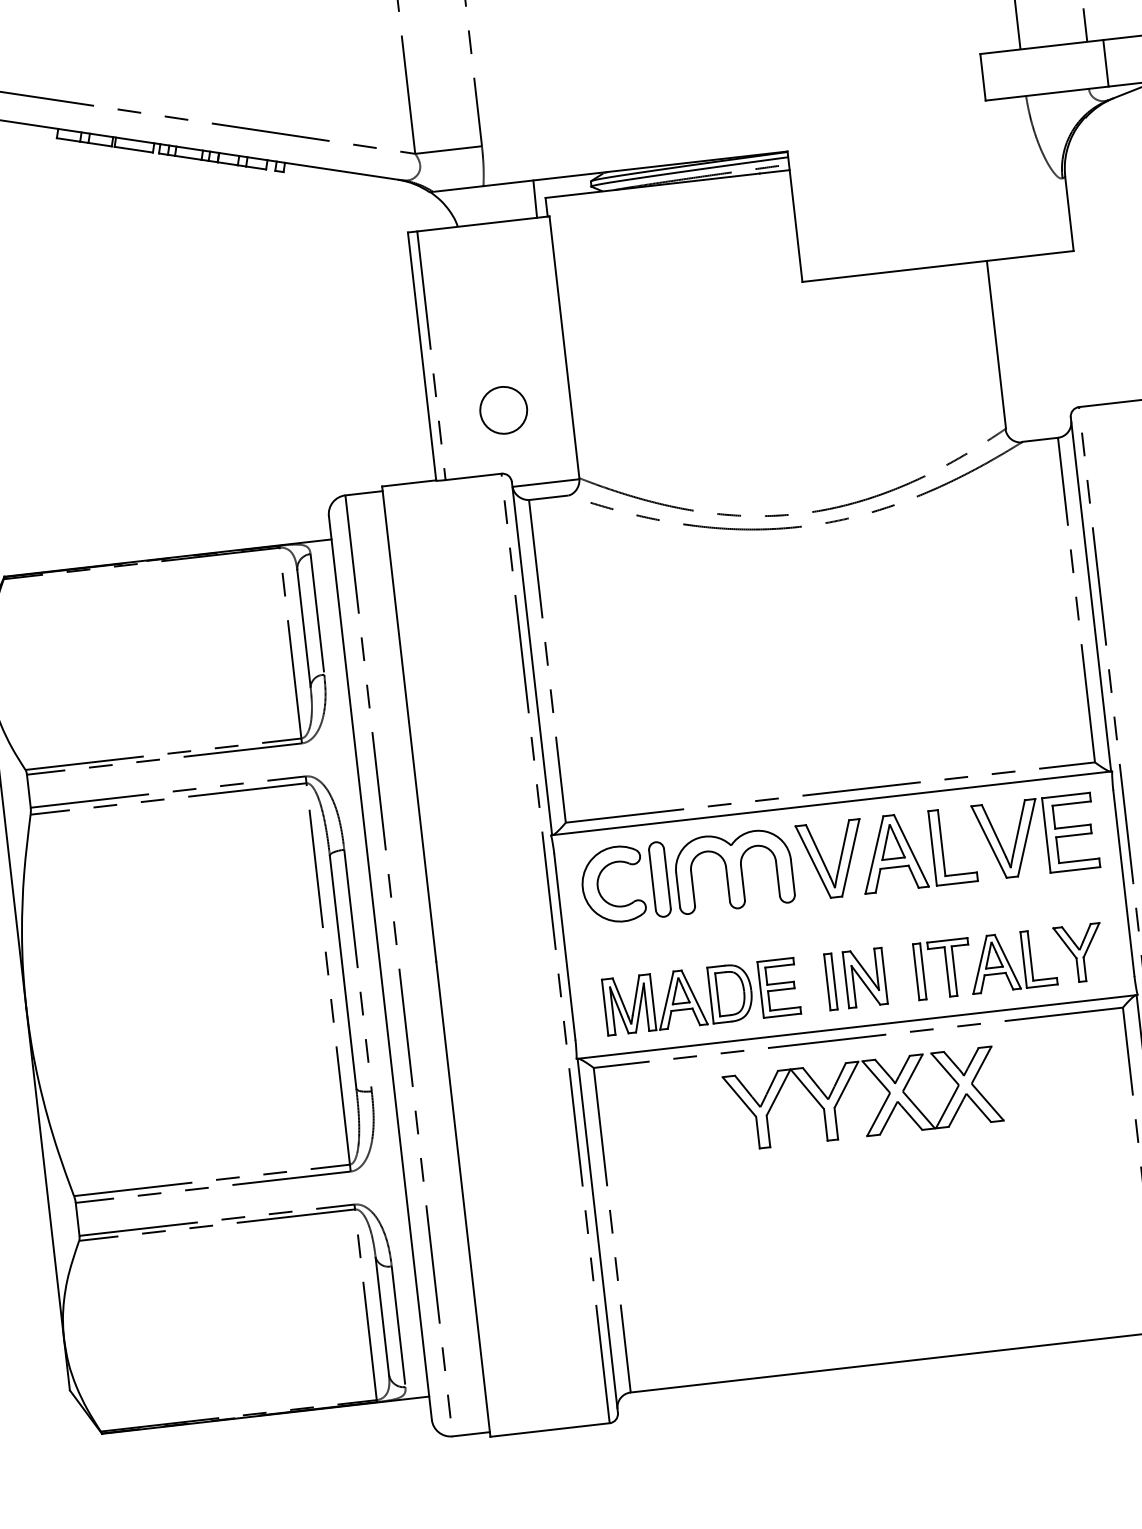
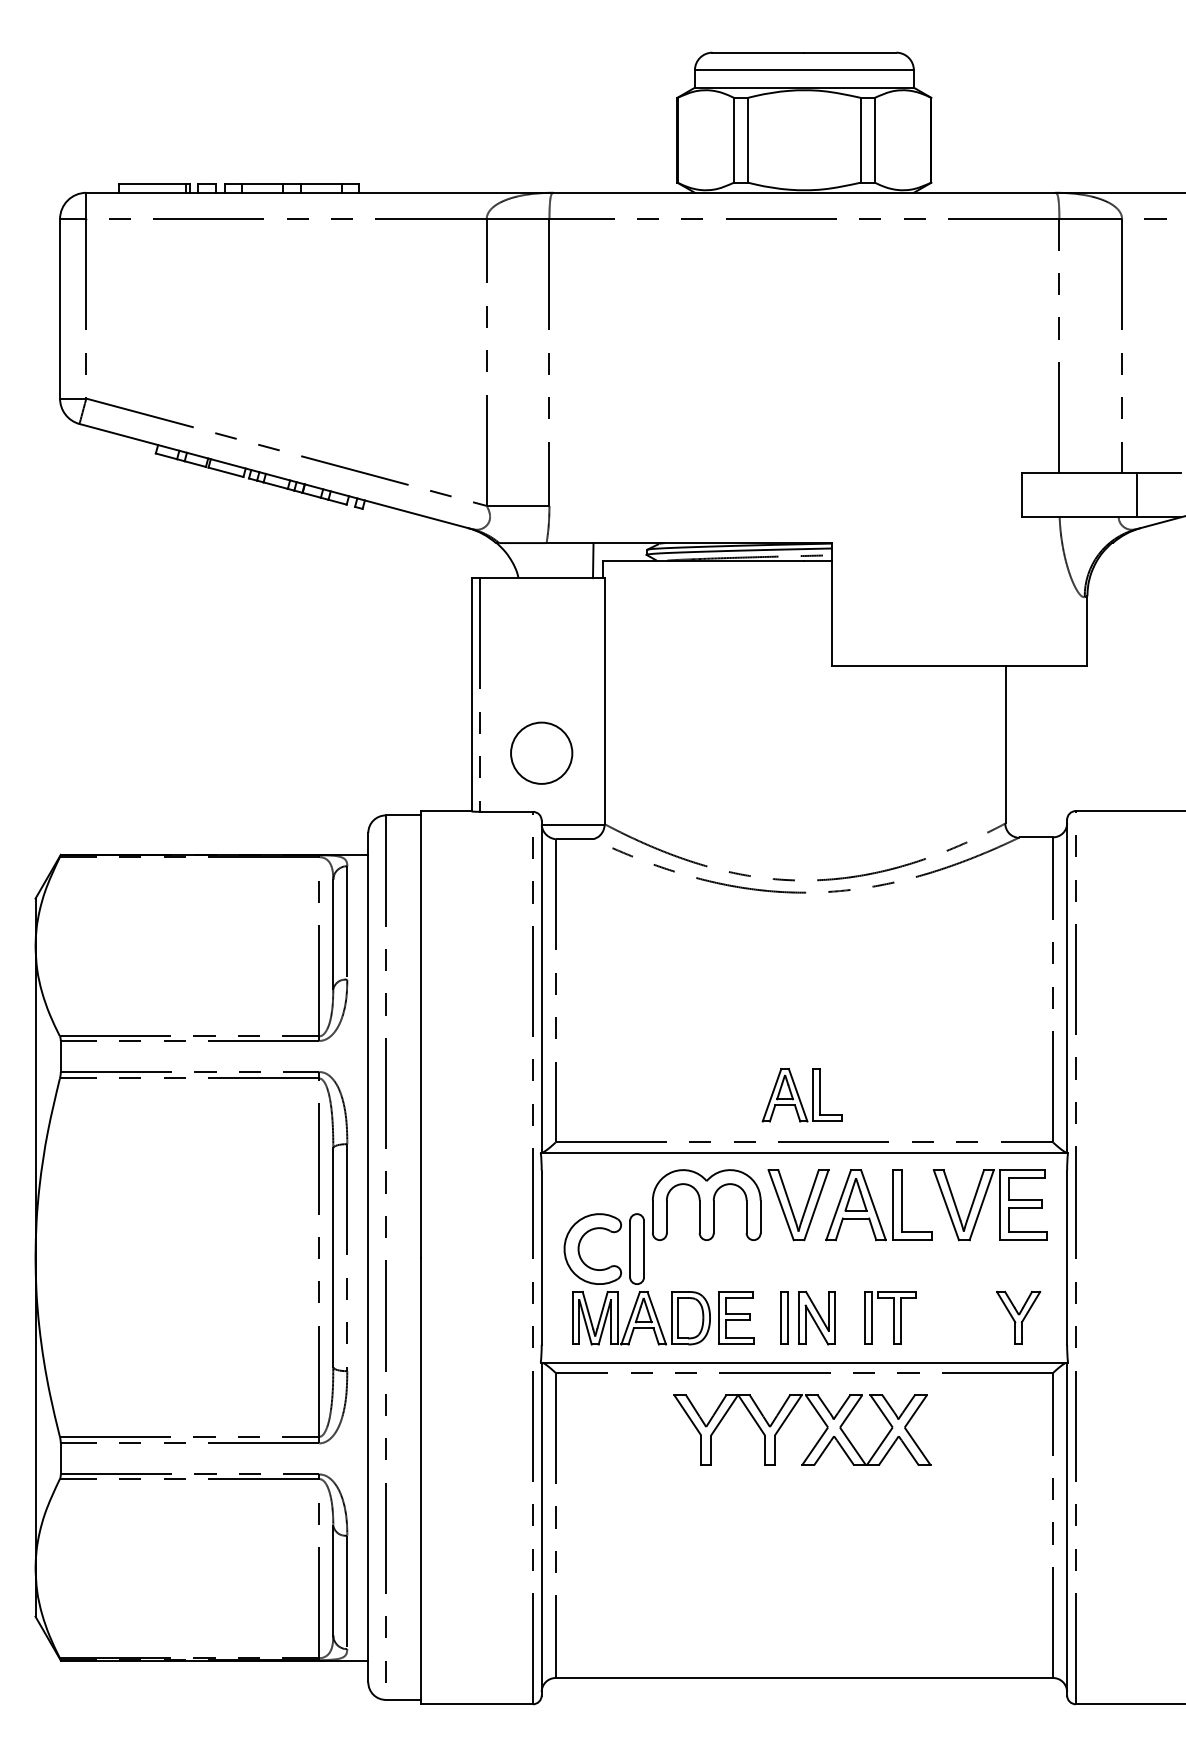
circle: (503, 410) -> (541, 753), size x1.4
part: (629, 865) -> (610, 1232), moved
part: (1011, 961) -> (801, 1095), moved

